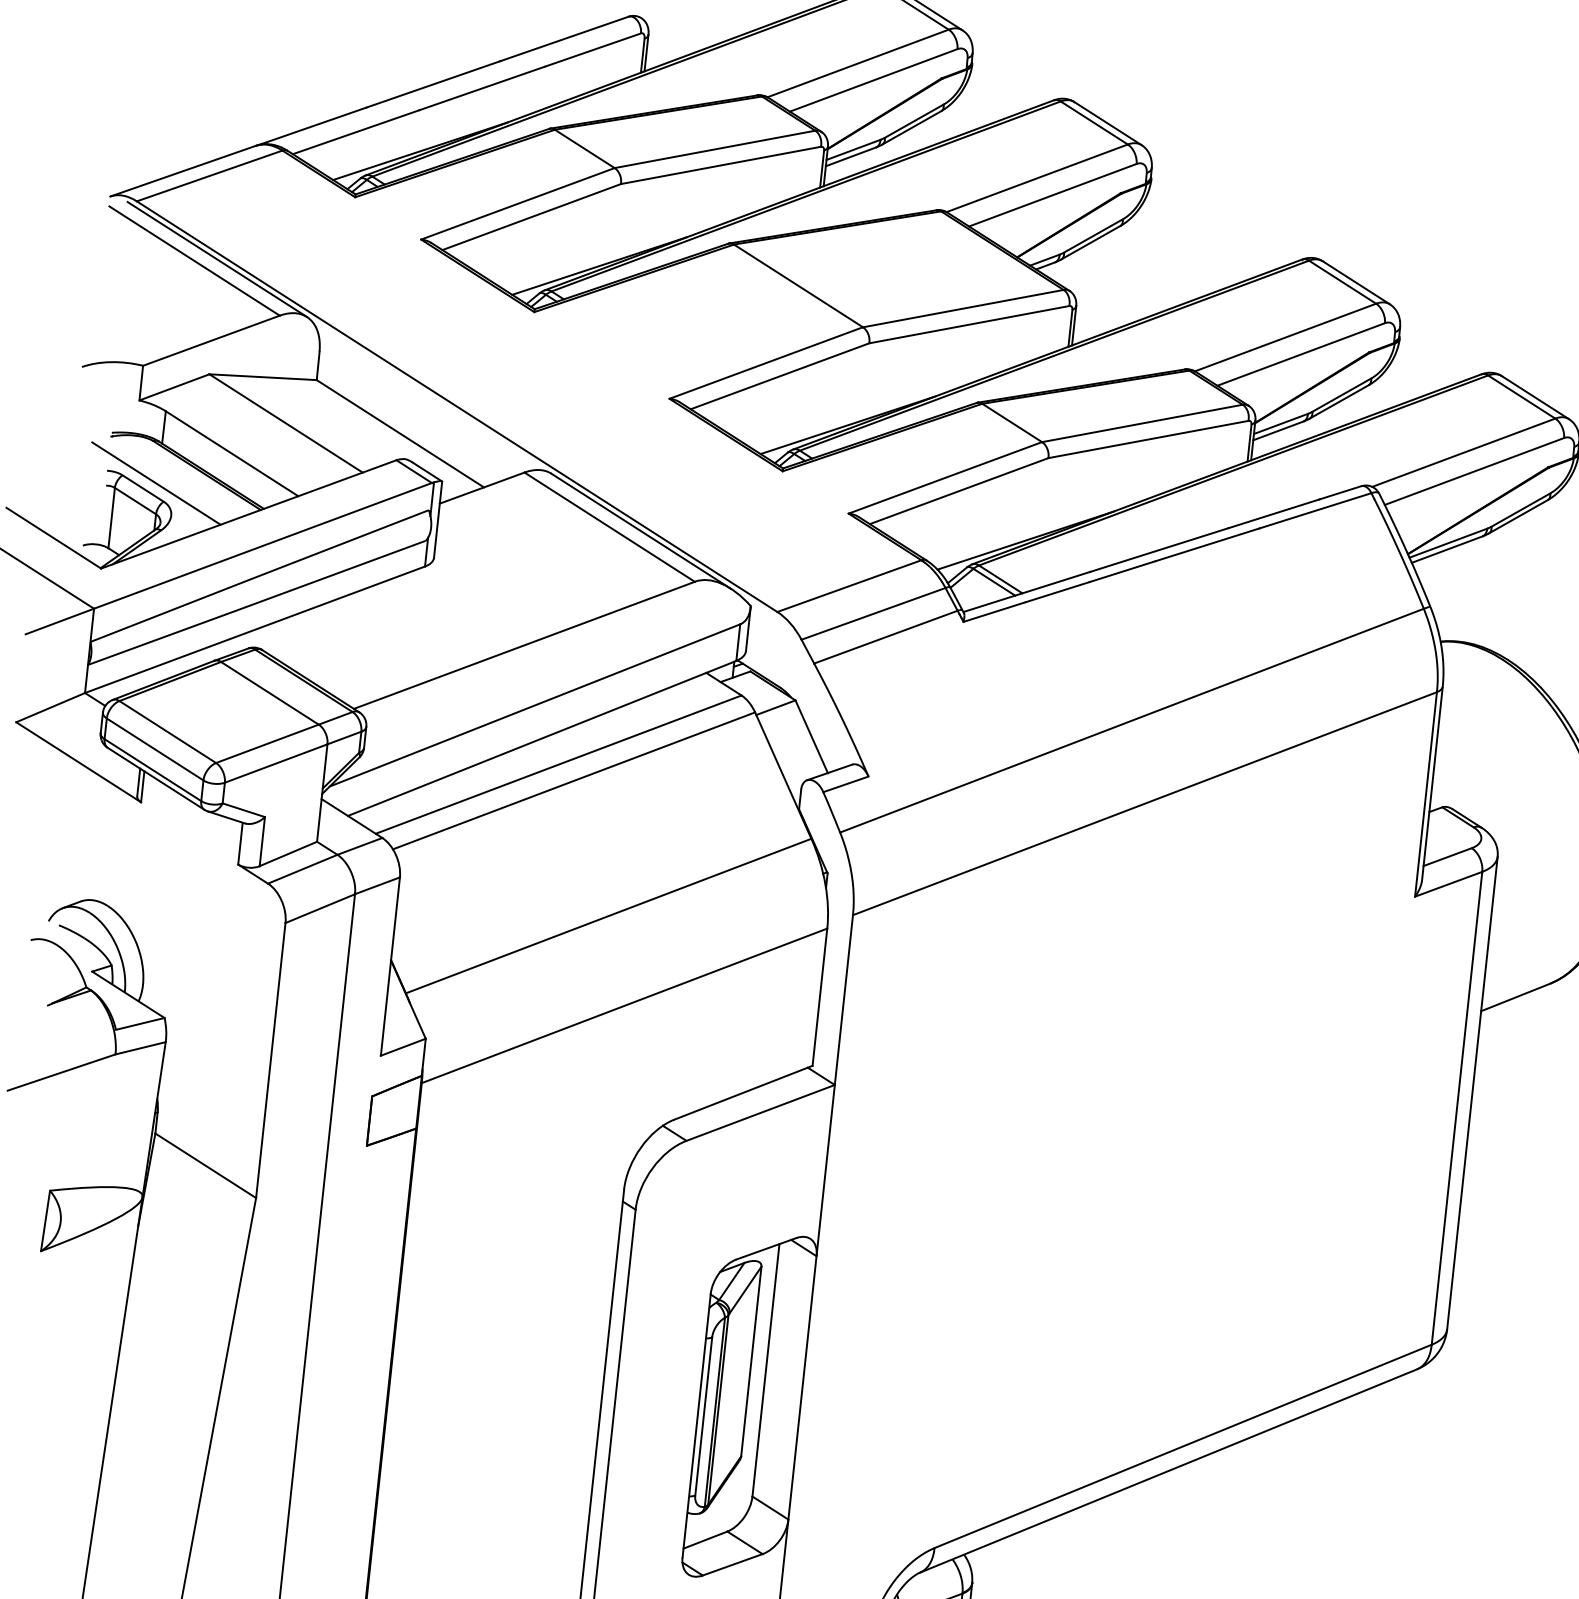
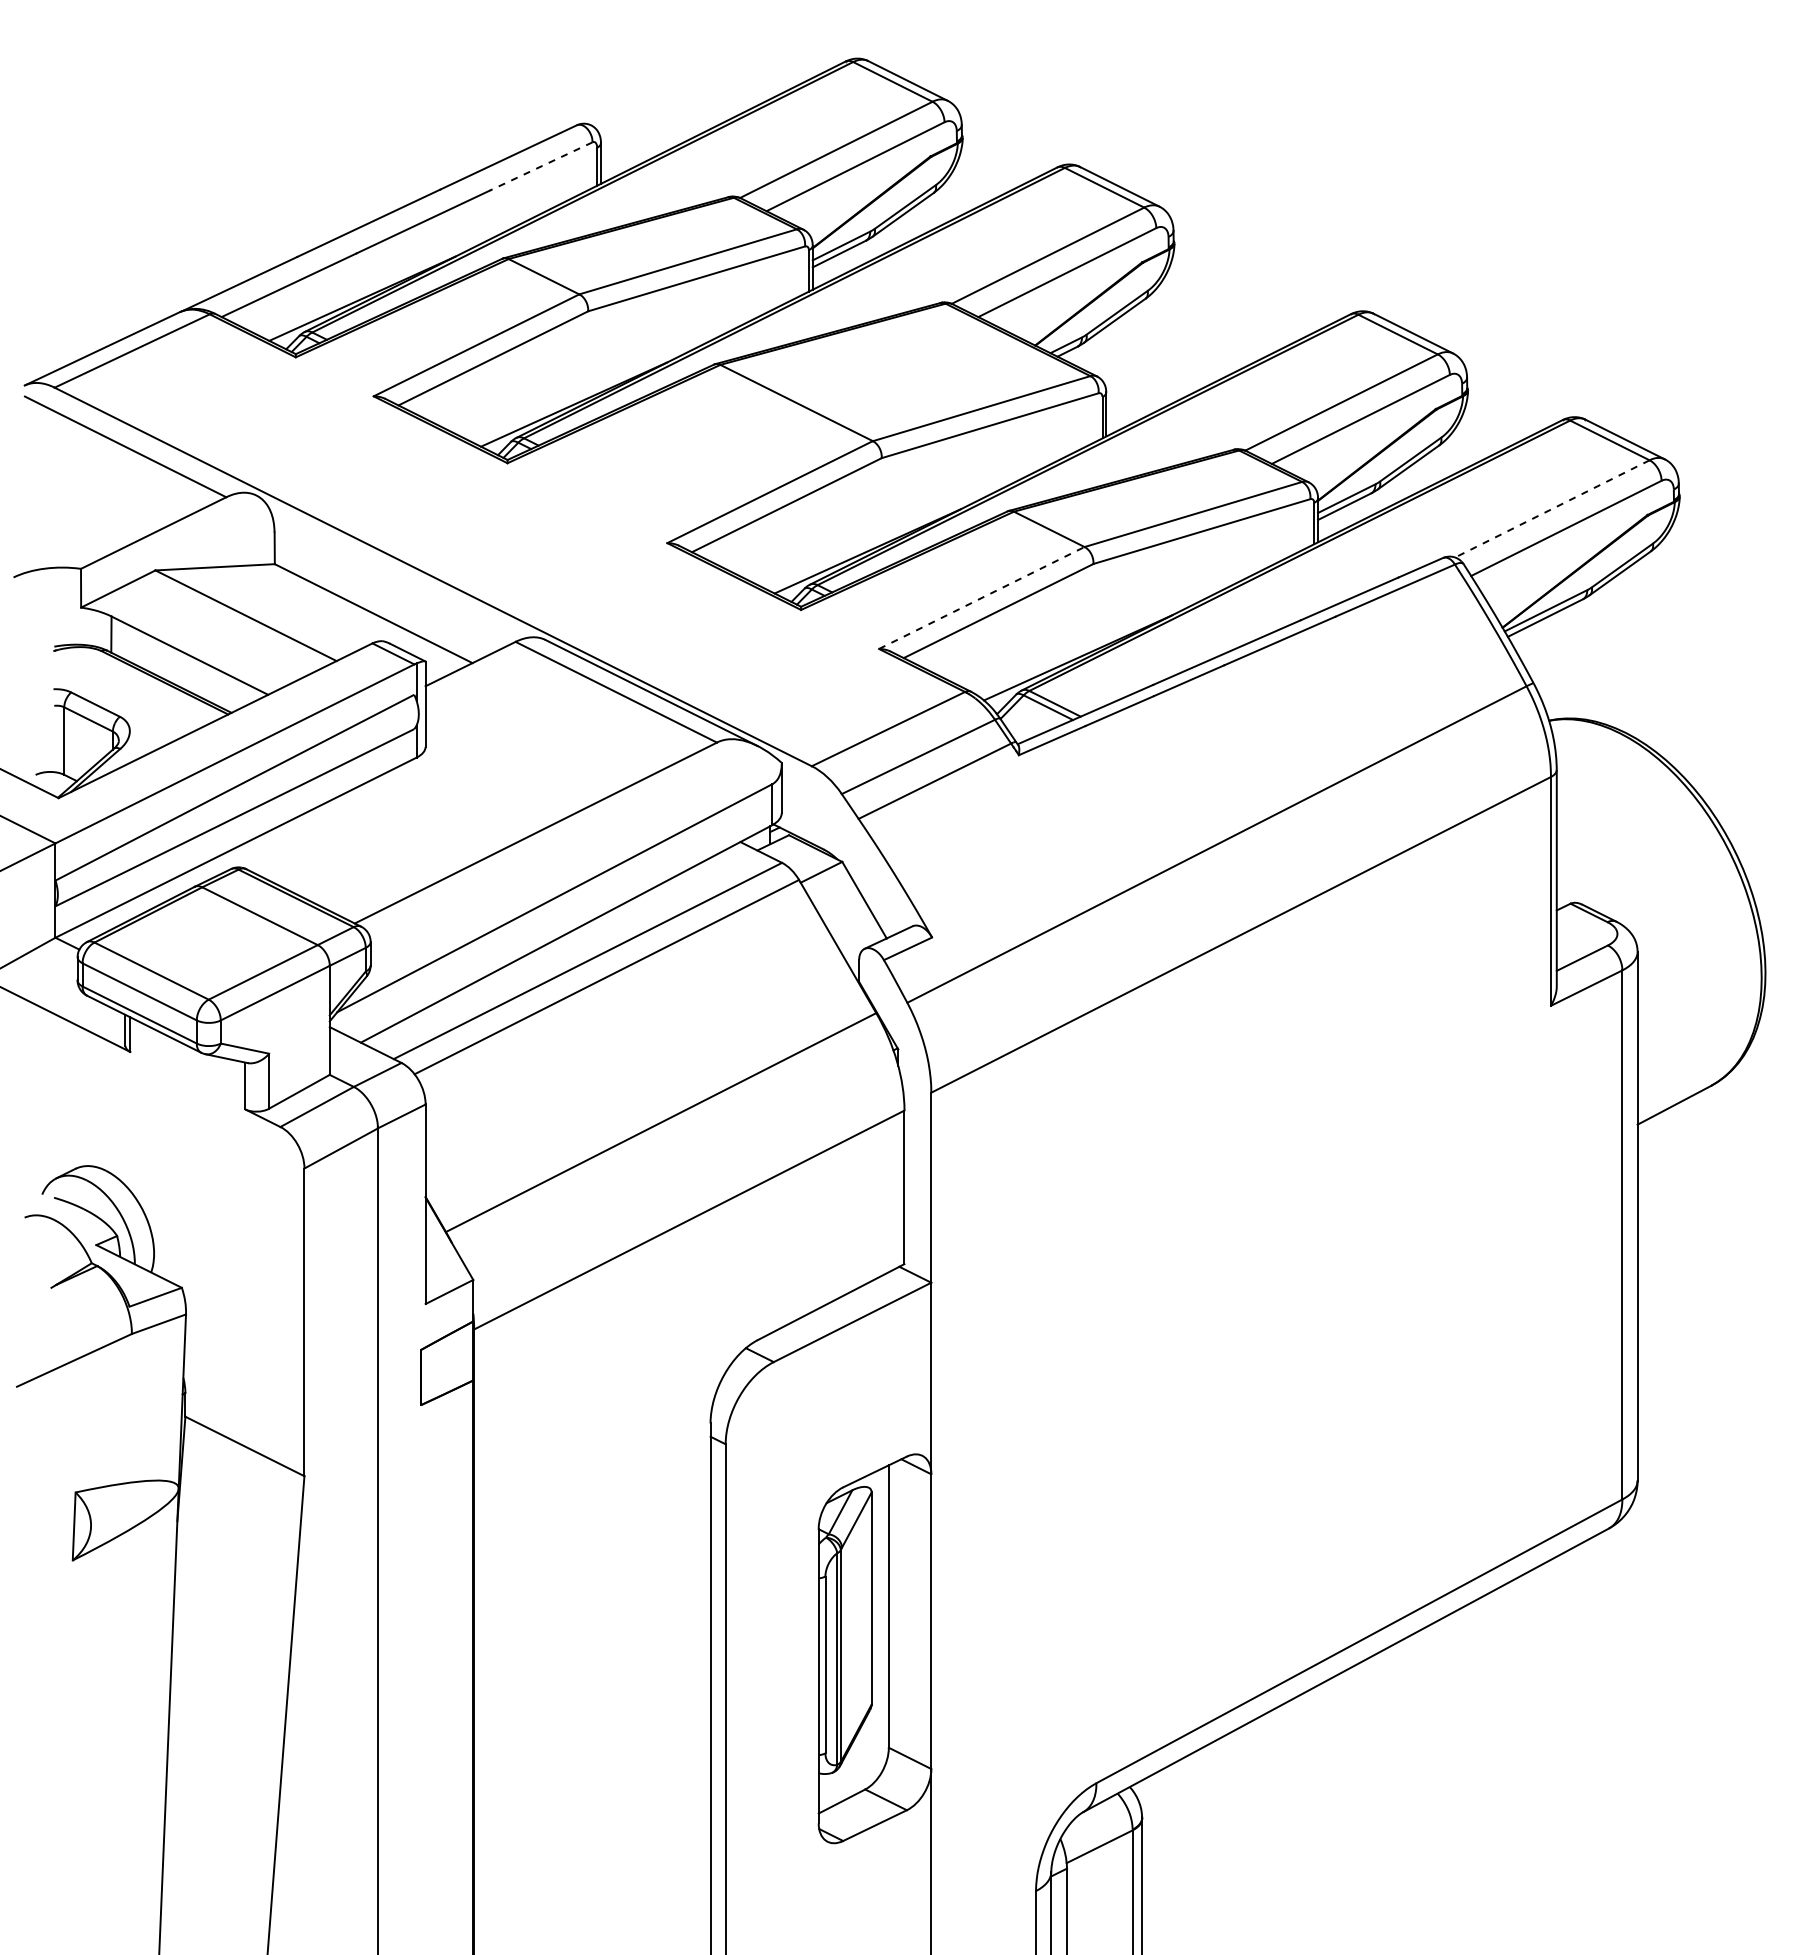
line: (593, 50) -> (541, 166), solid -> dashed
line: (217, 259) -> (150, 442), removed
line: (1463, 452) -> (1552, 508), solid -> dashed
line: (945, 478) -> (981, 598), solid -> dashed
line: (156, 483) -> (109, 697), removed

